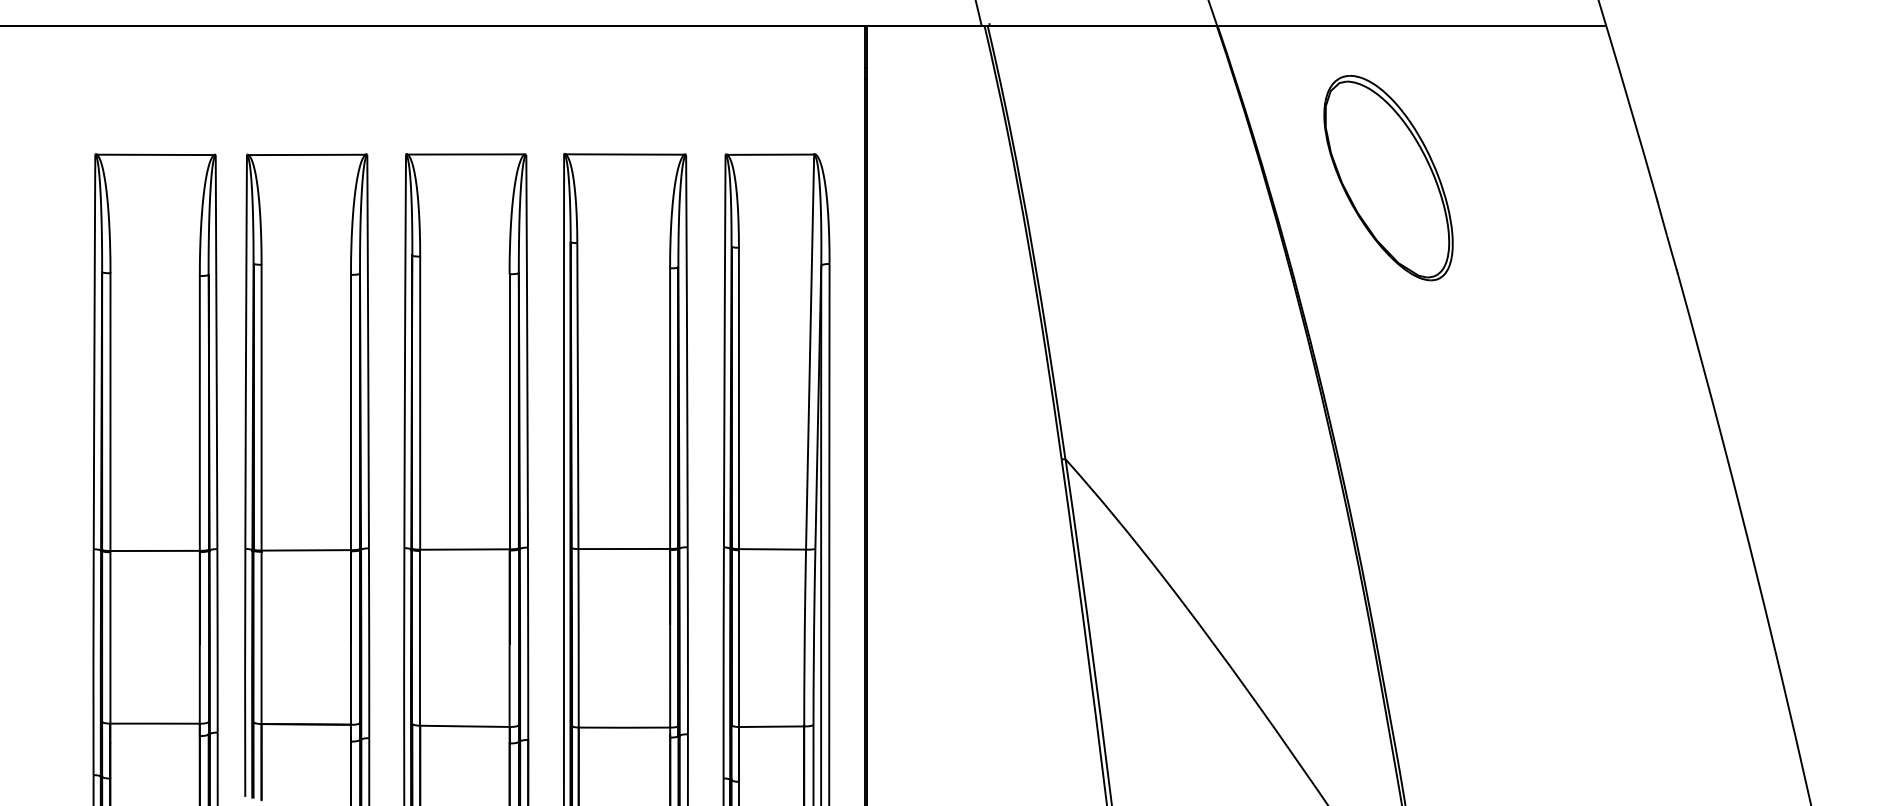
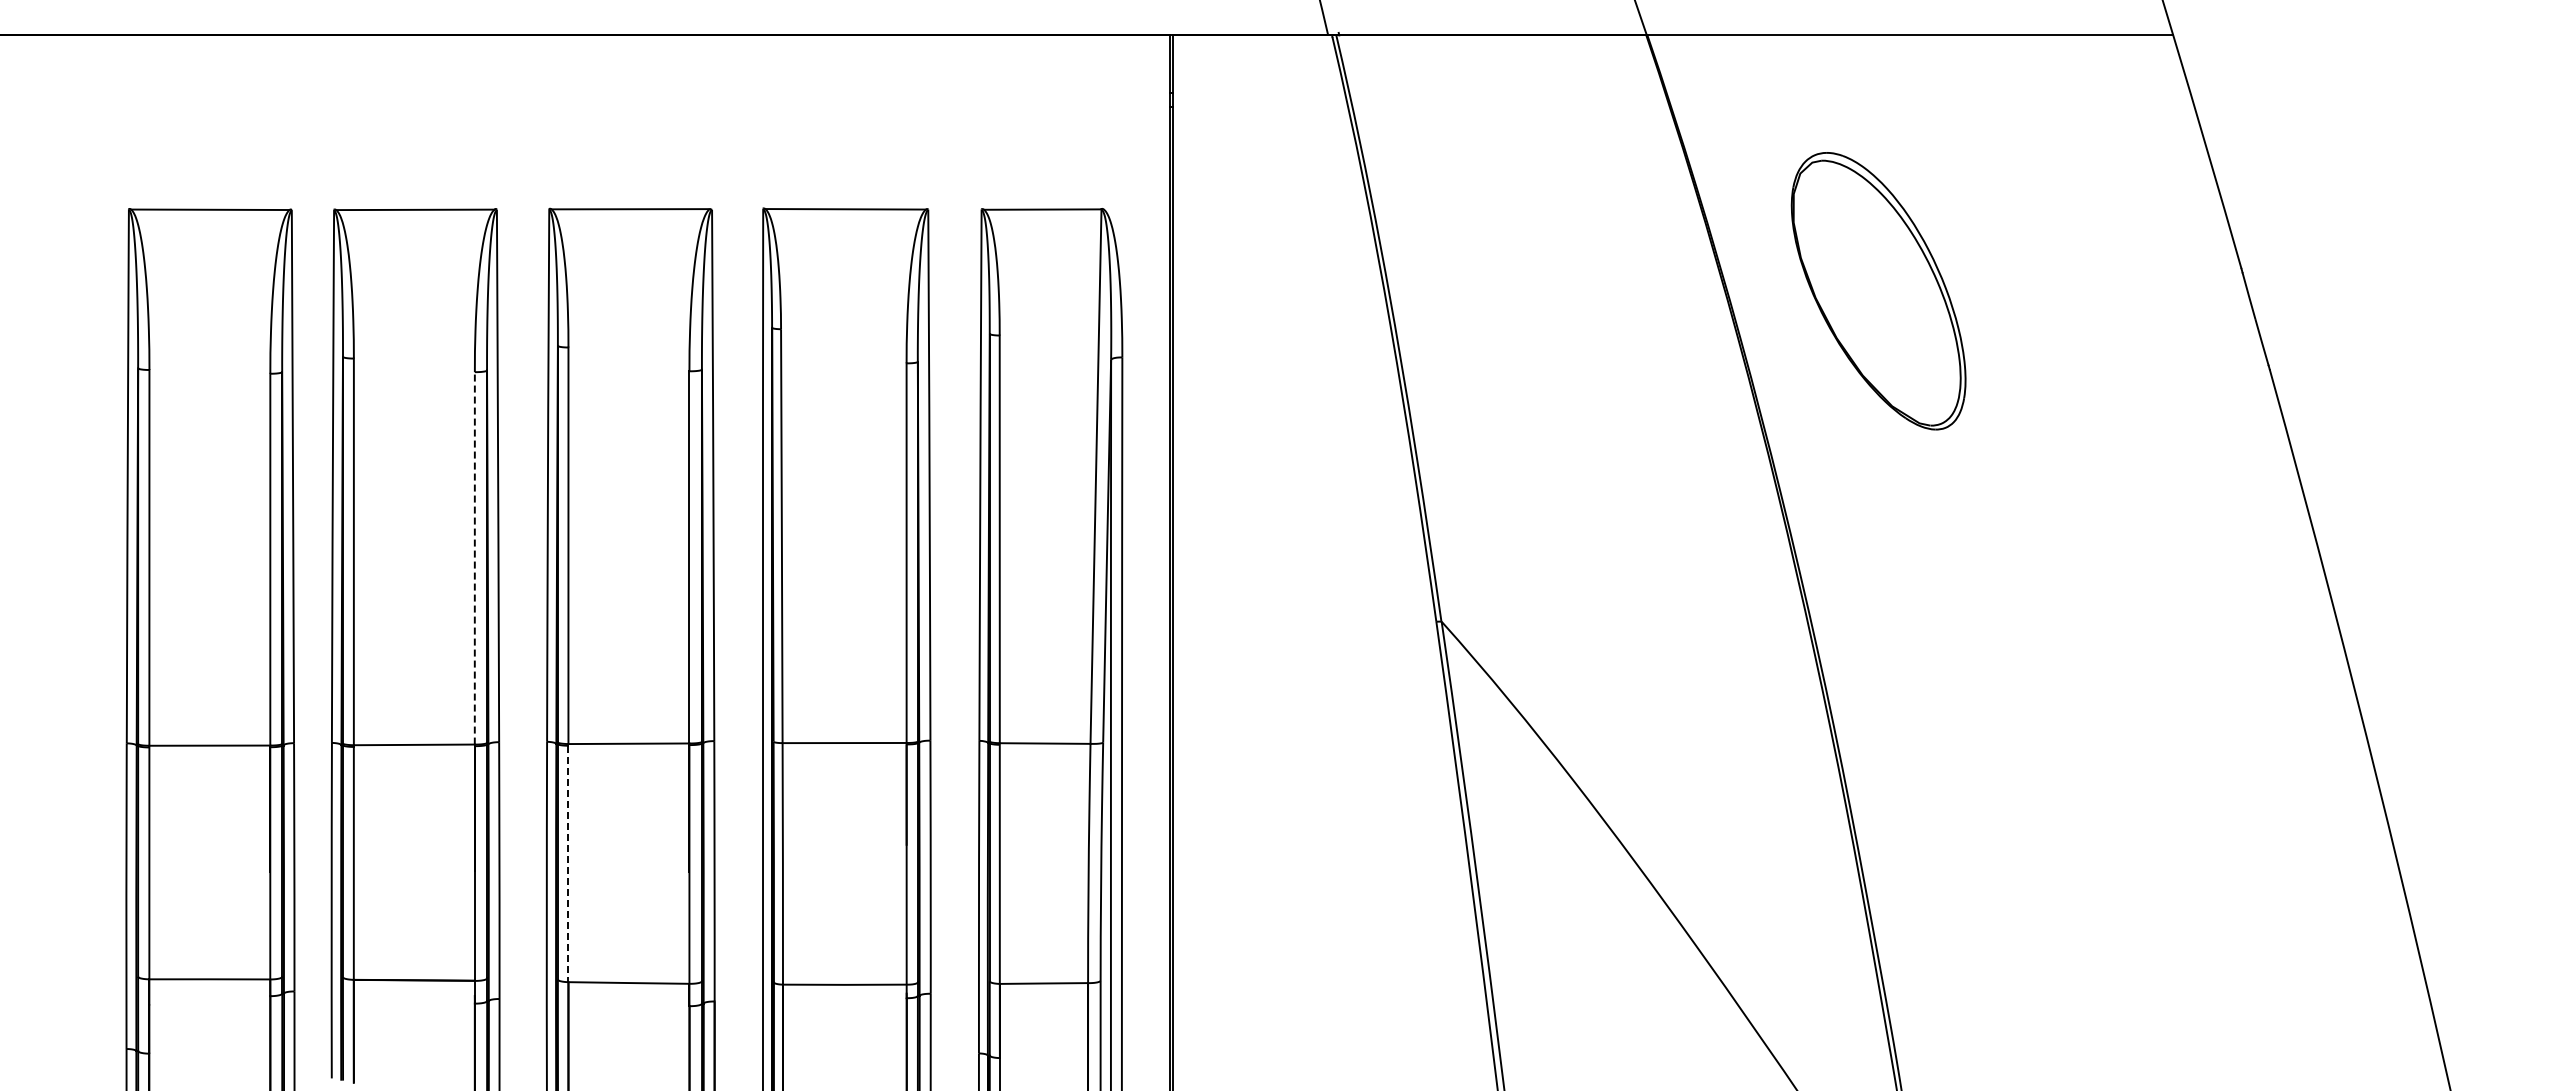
part: (1388, 178) -> (1878, 291), moved
line: (350, 411) -> (474, 557), solid -> dashed
line: (420, 638) -> (568, 864), solid -> dashed

